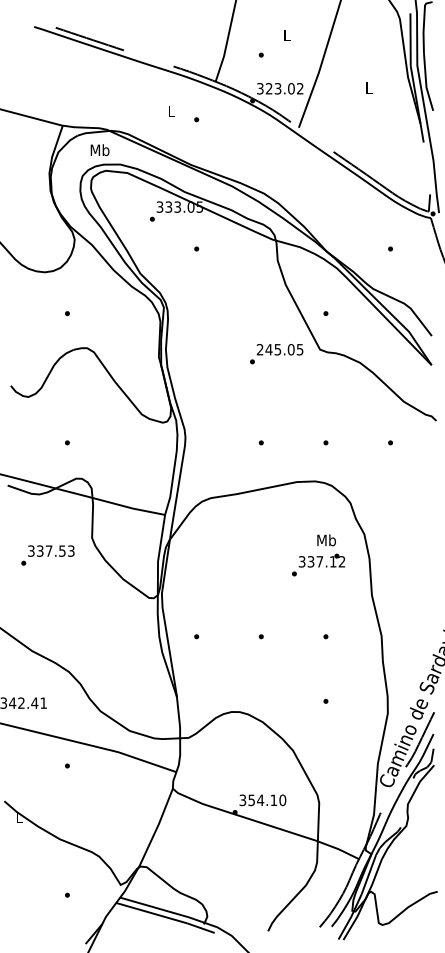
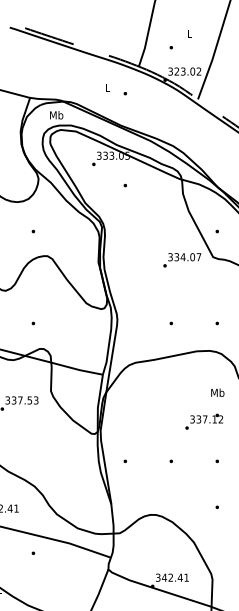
text: (279, 349) -> (184, 257), 245.05 -> 334.07
text: (318, 564) -> (204, 421), moved
text: (267, 800) -> (175, 577), 354.10 -> 342.41

